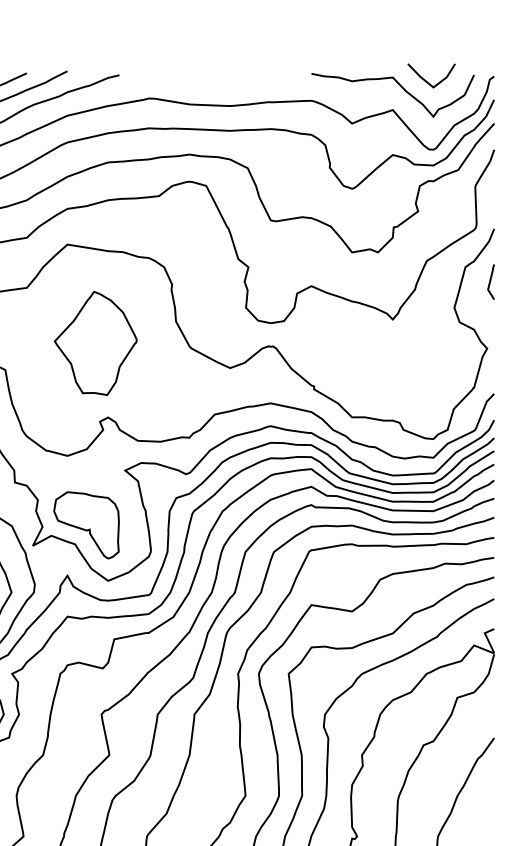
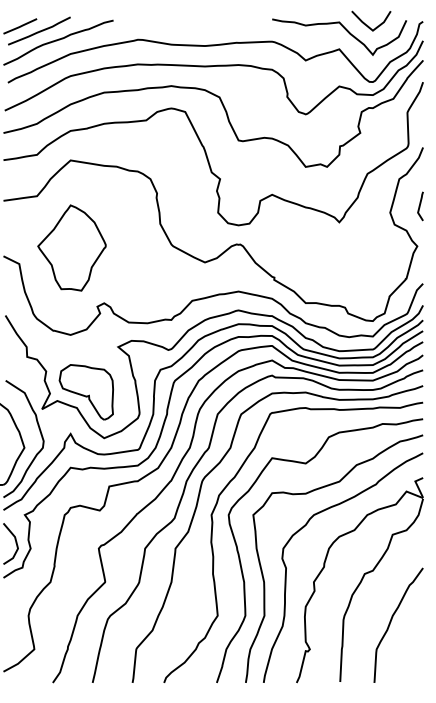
line: (491, 282) -> (420, 206), moved
part: (95, 342) -> (71, 247), moved

